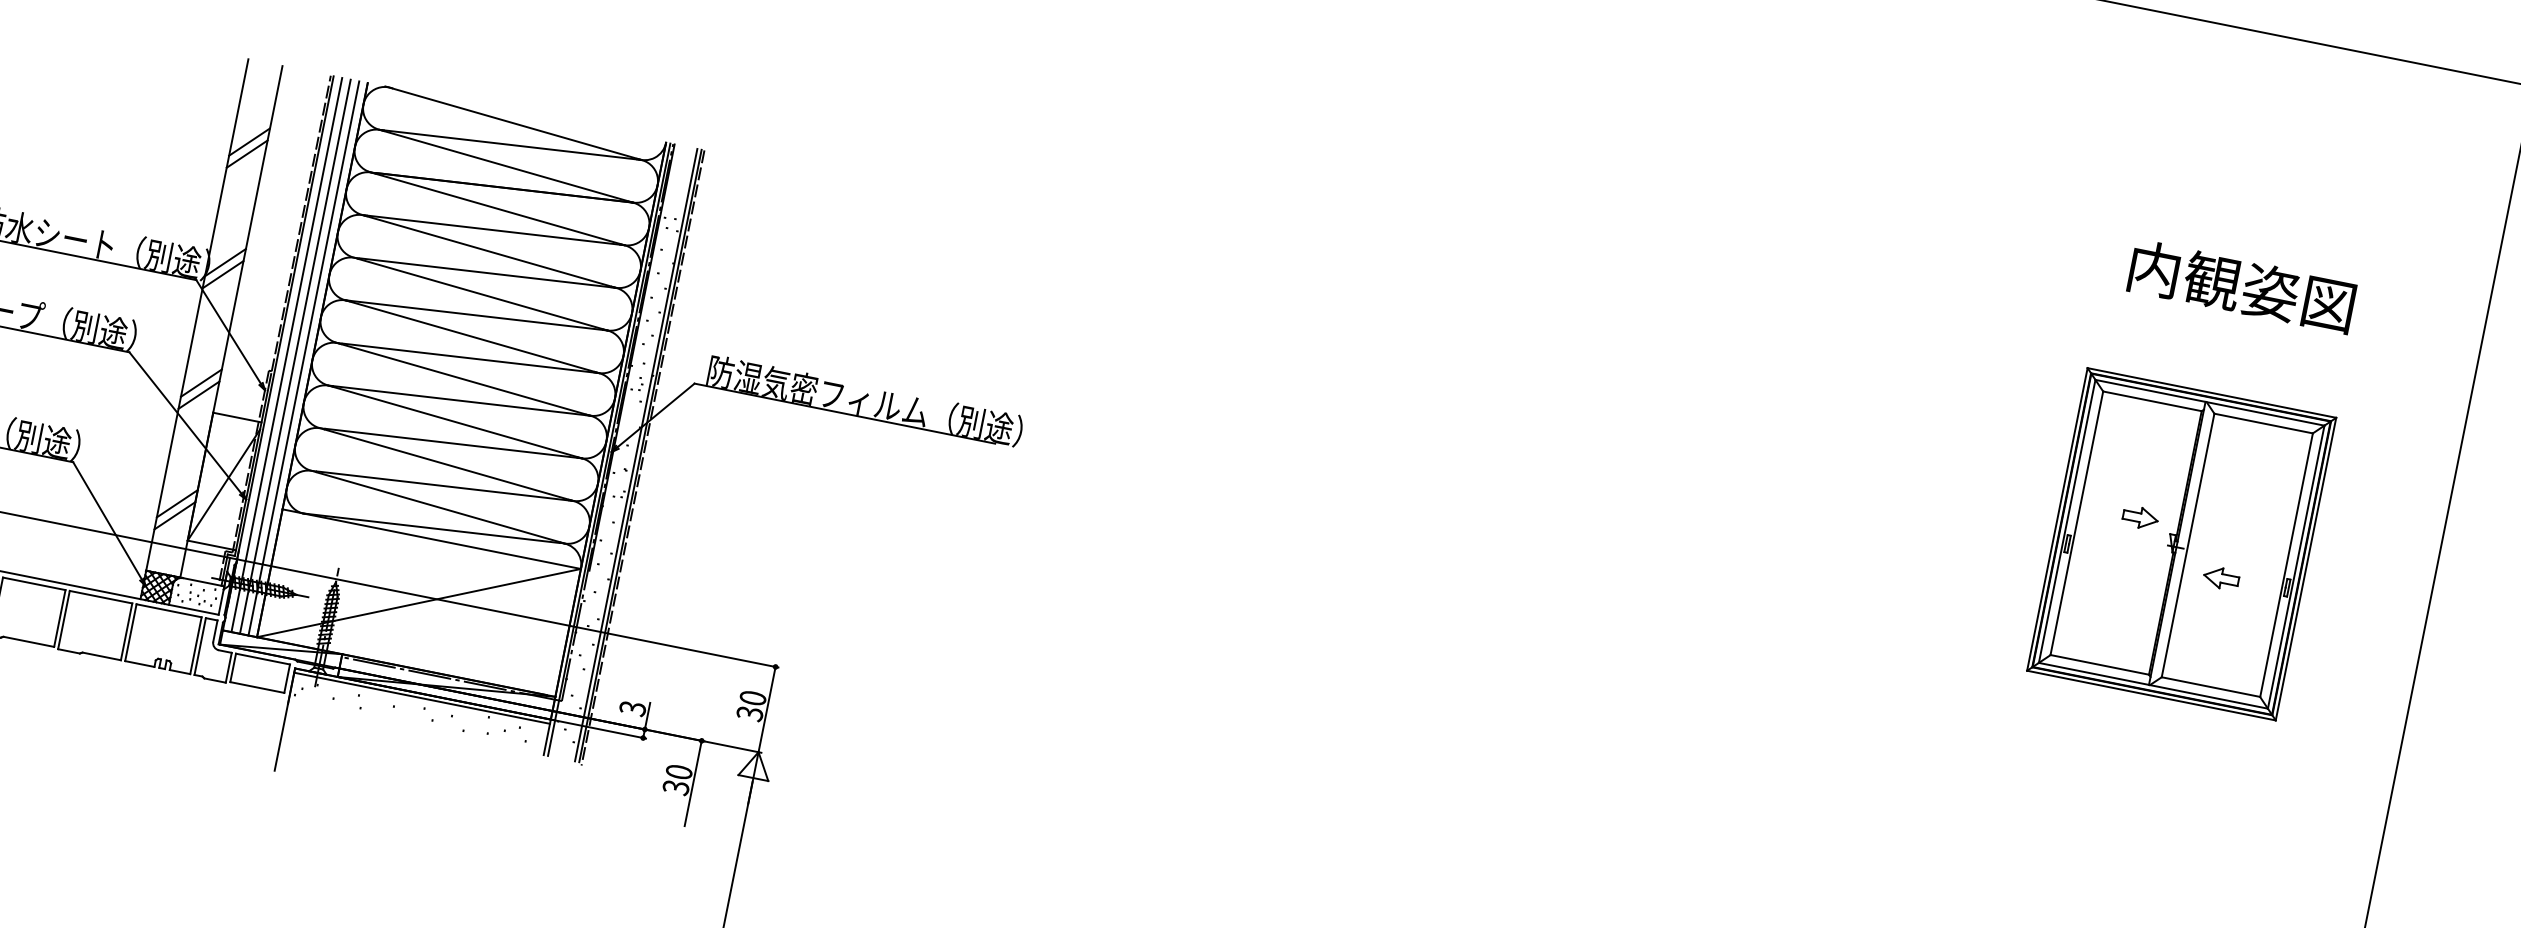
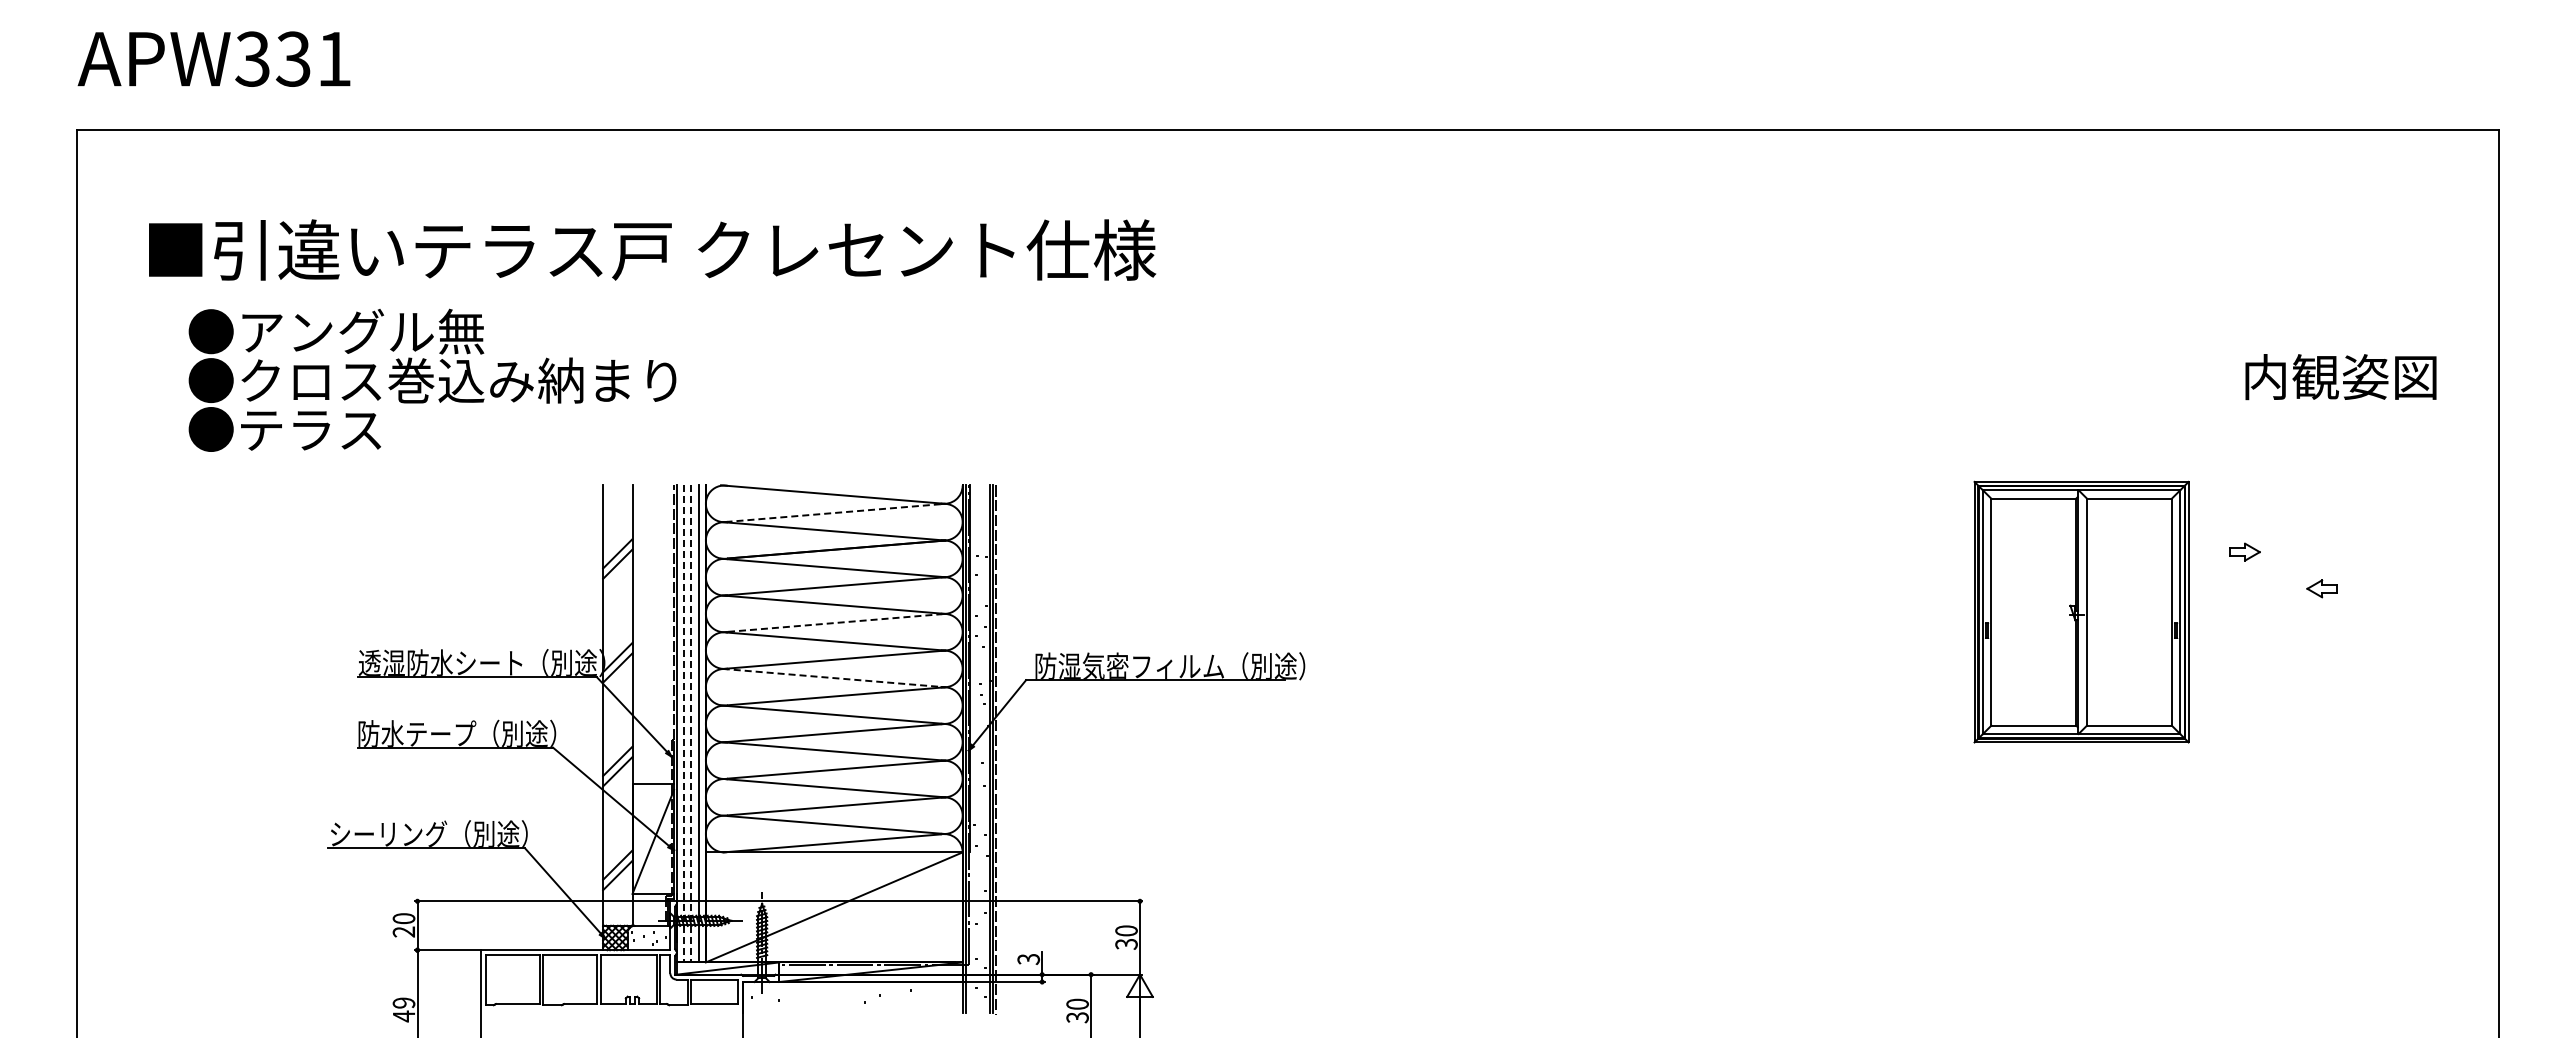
line: (512, 144) -> (835, 512), solid -> dashed
line: (487, 272) -> (836, 622), solid -> dashed
text: (2241, 287) -> (2340, 377), moved
line: (472, 337) -> (834, 678), solid -> dashed
line: (286, 355) -> (683, 724), solid -> dashed
line: (295, 357) -> (691, 724), solid -> dashed
part: (2181, 543) -> (2081, 611), moved
line: (422, 698) -> (852, 985), removed

